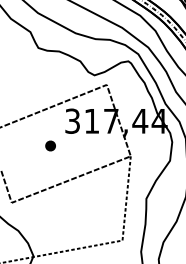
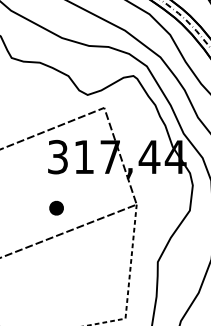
part: (50, 145) -> (56, 207), moved

